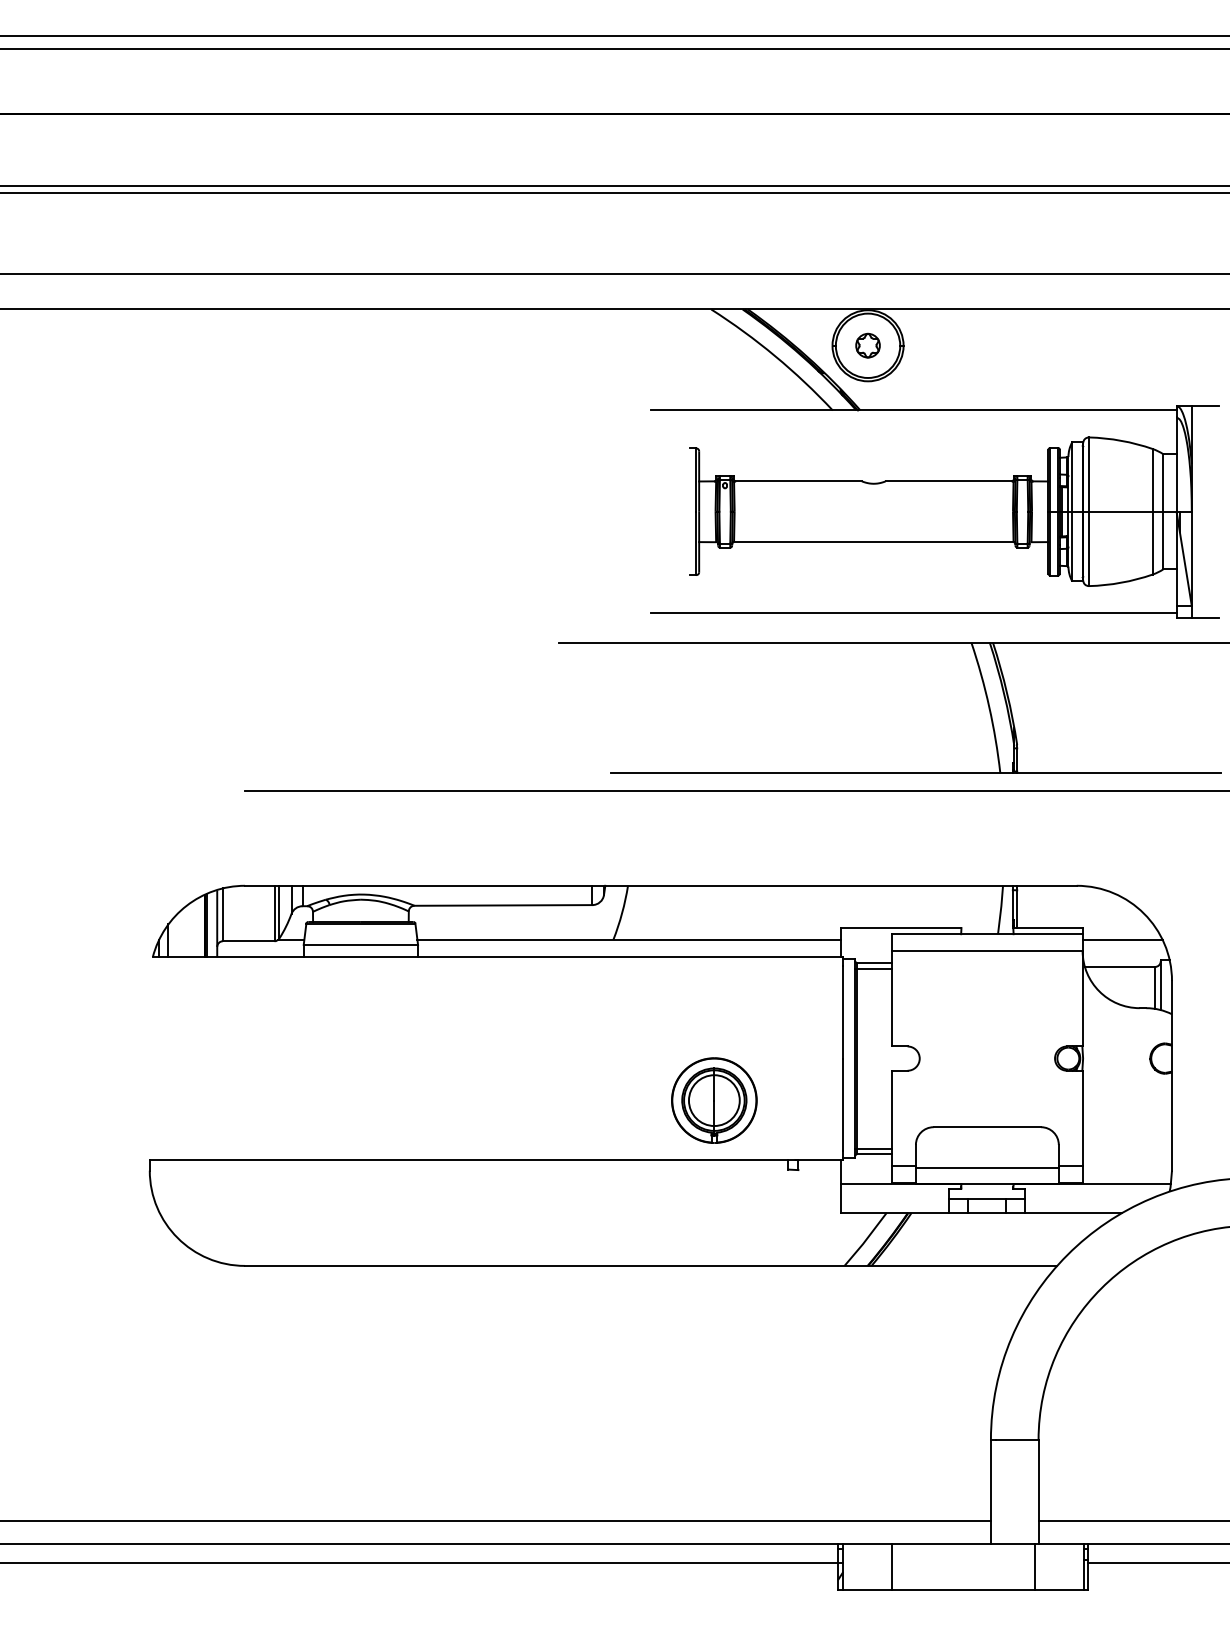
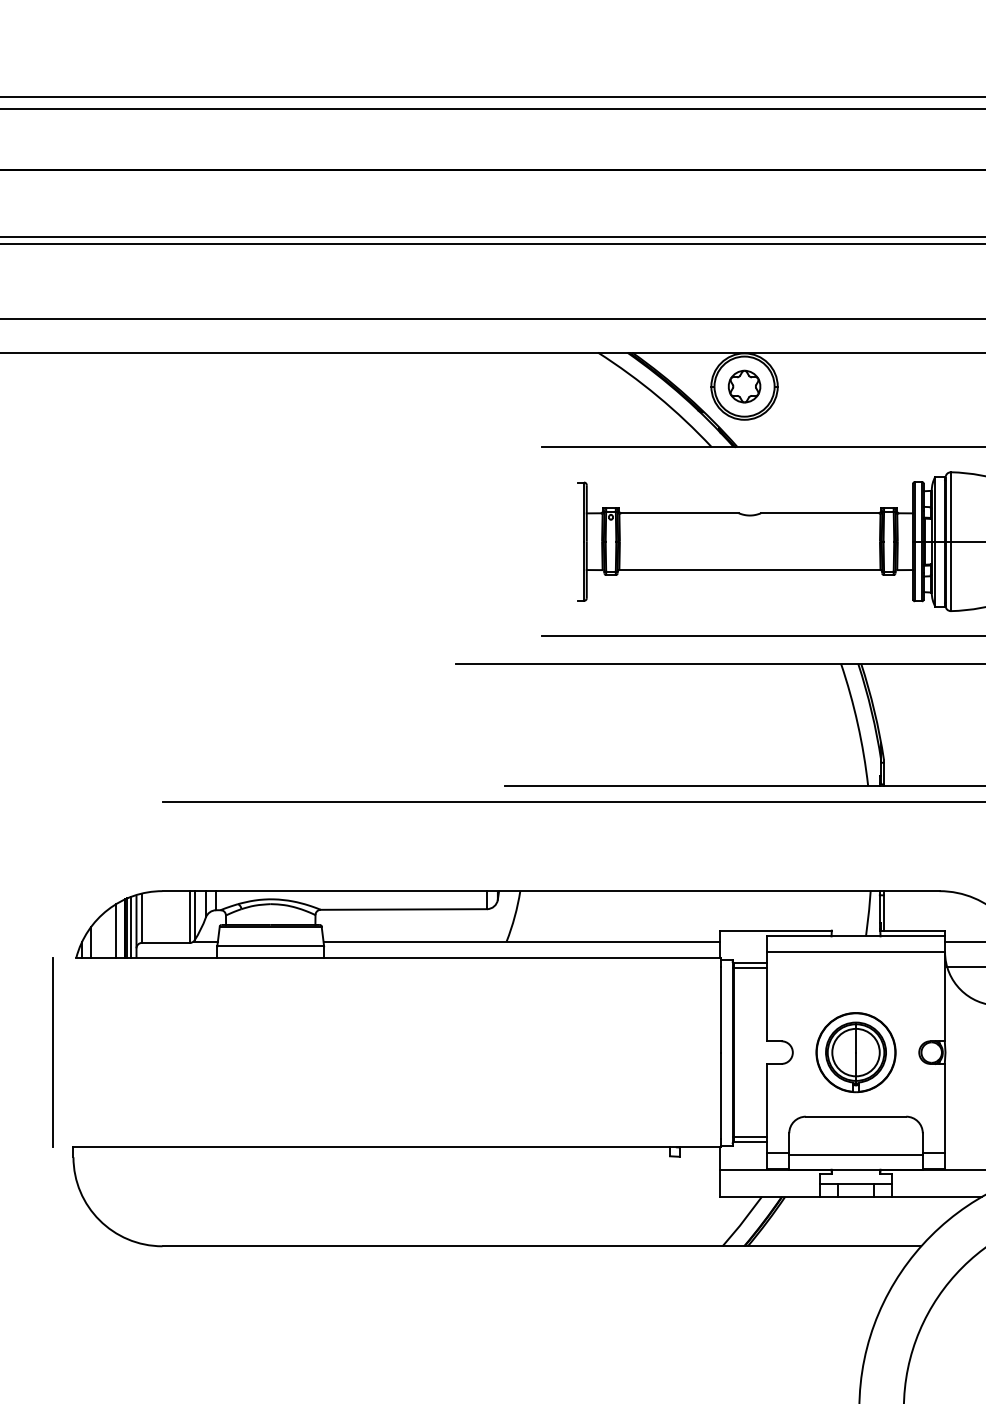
part: (867, 345) -> (744, 386), size x1.43
line: (211, 924) -> (131, 927), added
line: (195, 928) -> (116, 931), added
line: (128, 1058) -> (53, 1052), added
part: (714, 1100) -> (856, 1052), moved

